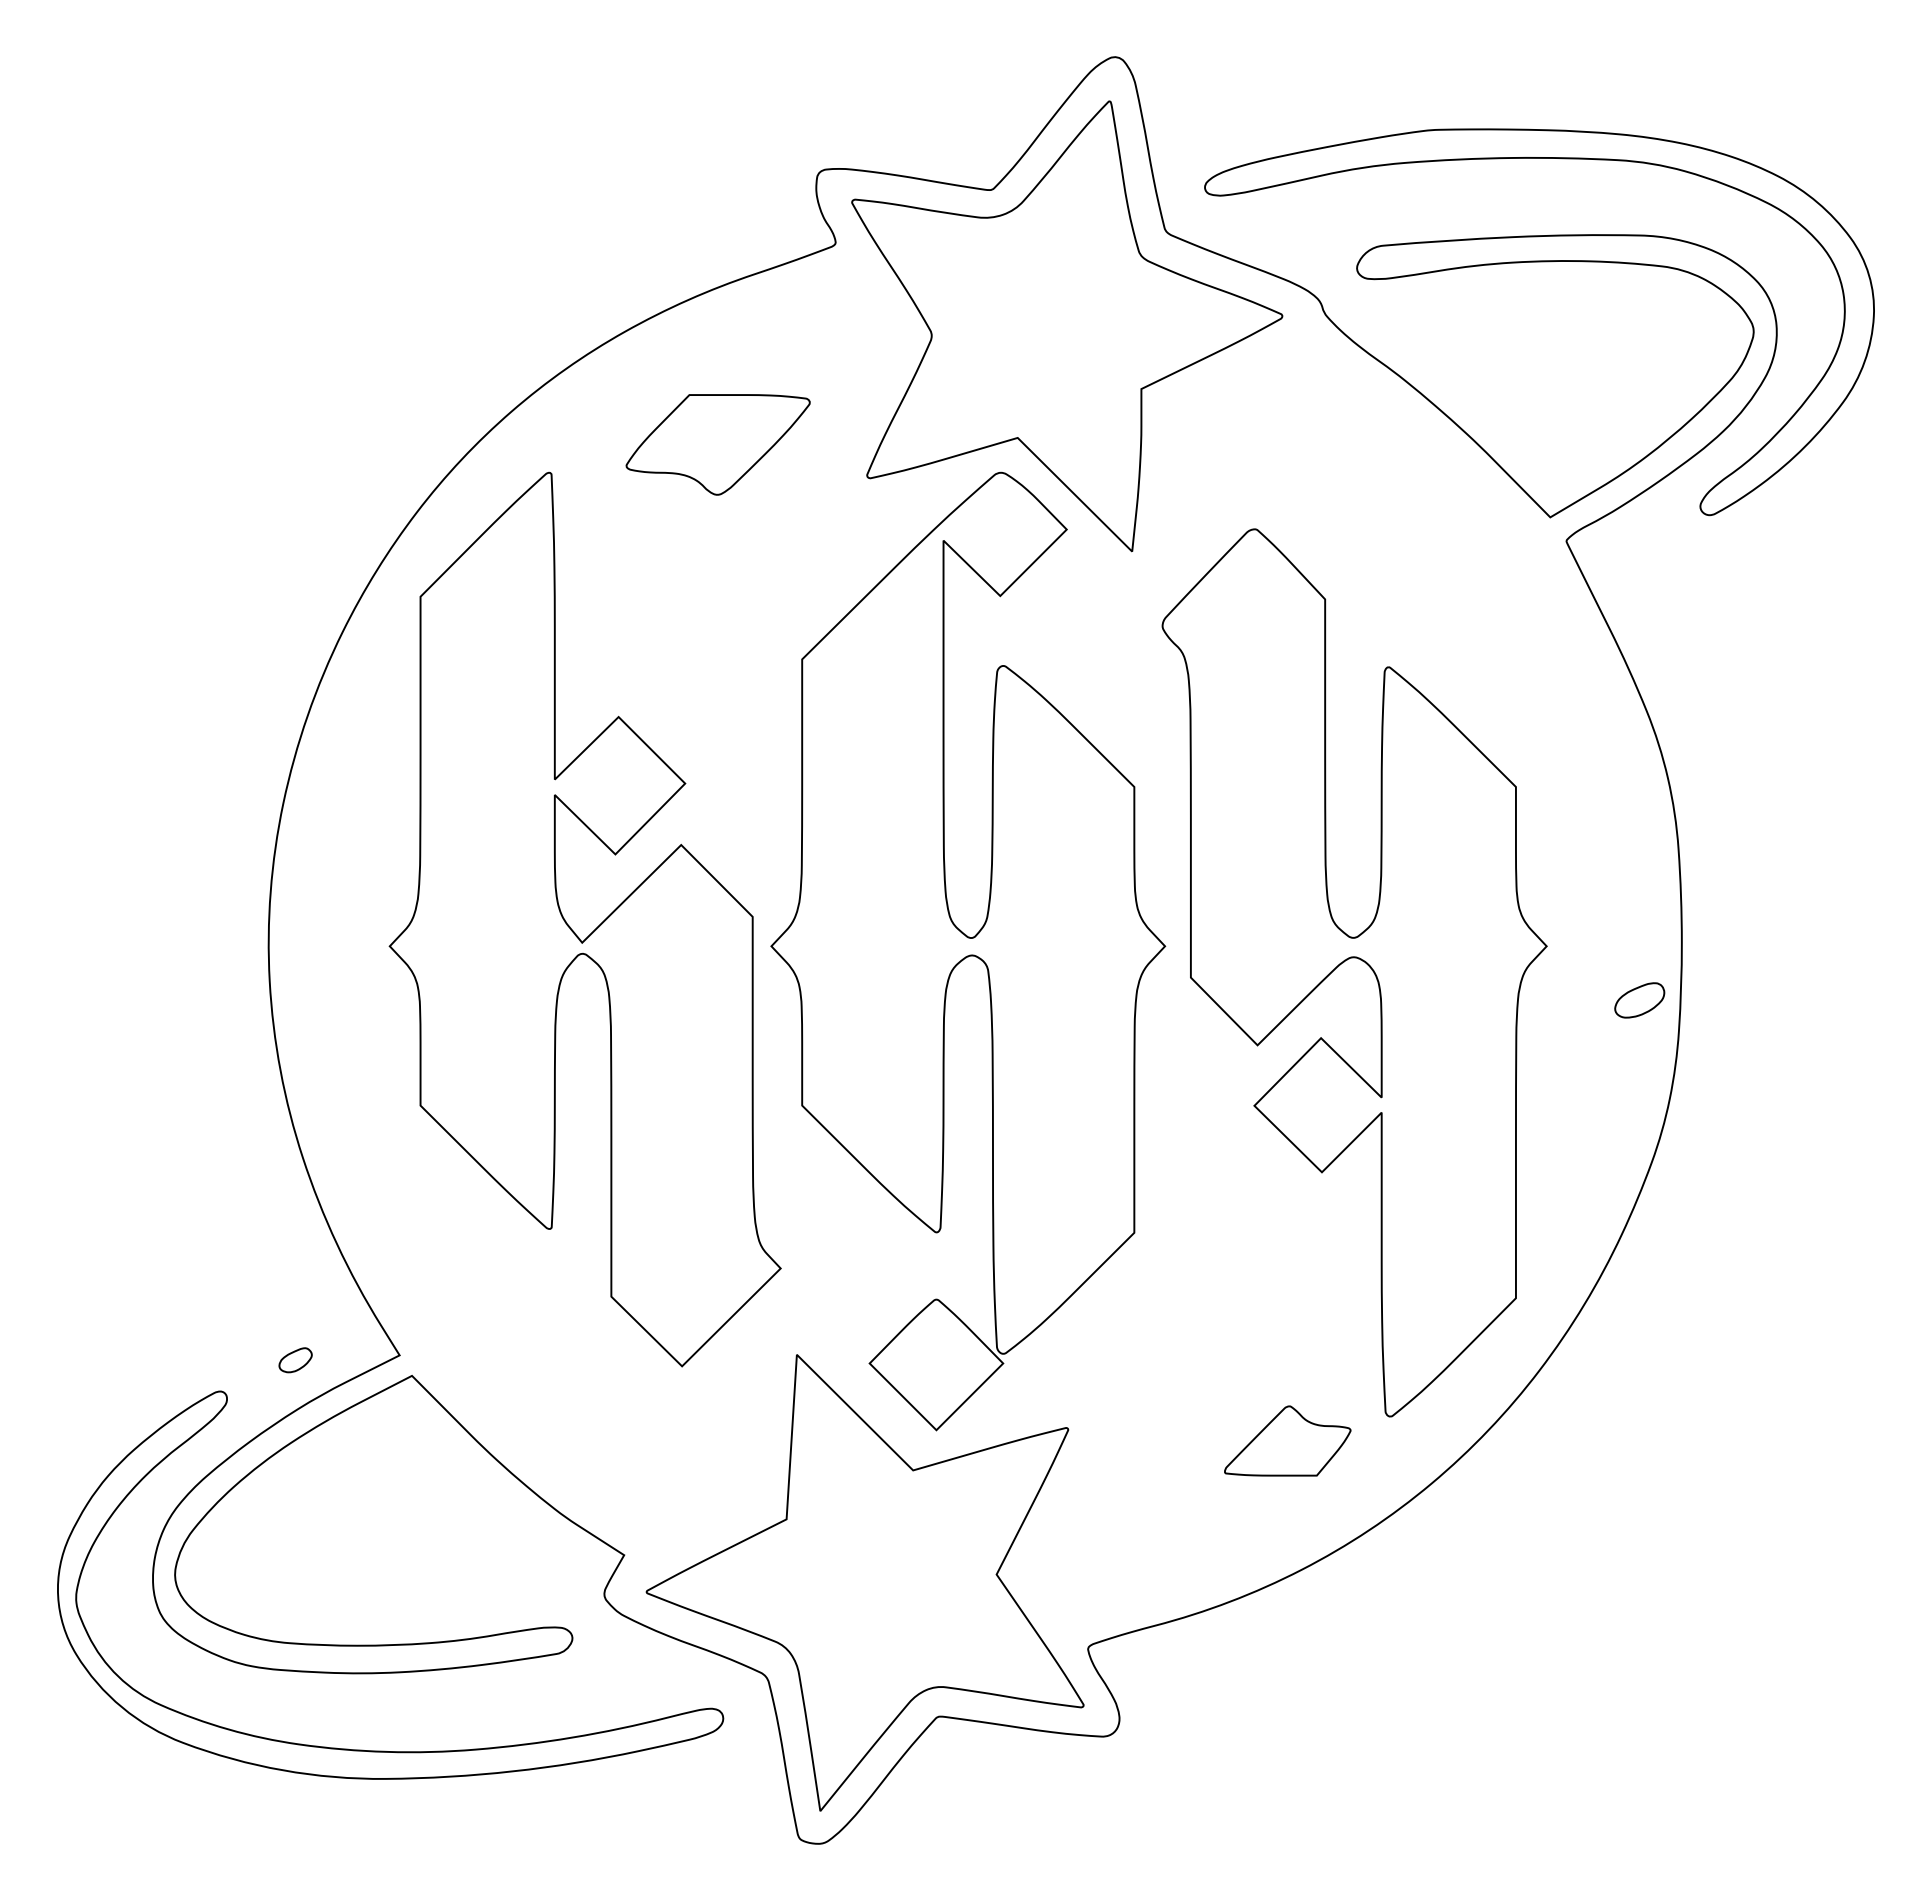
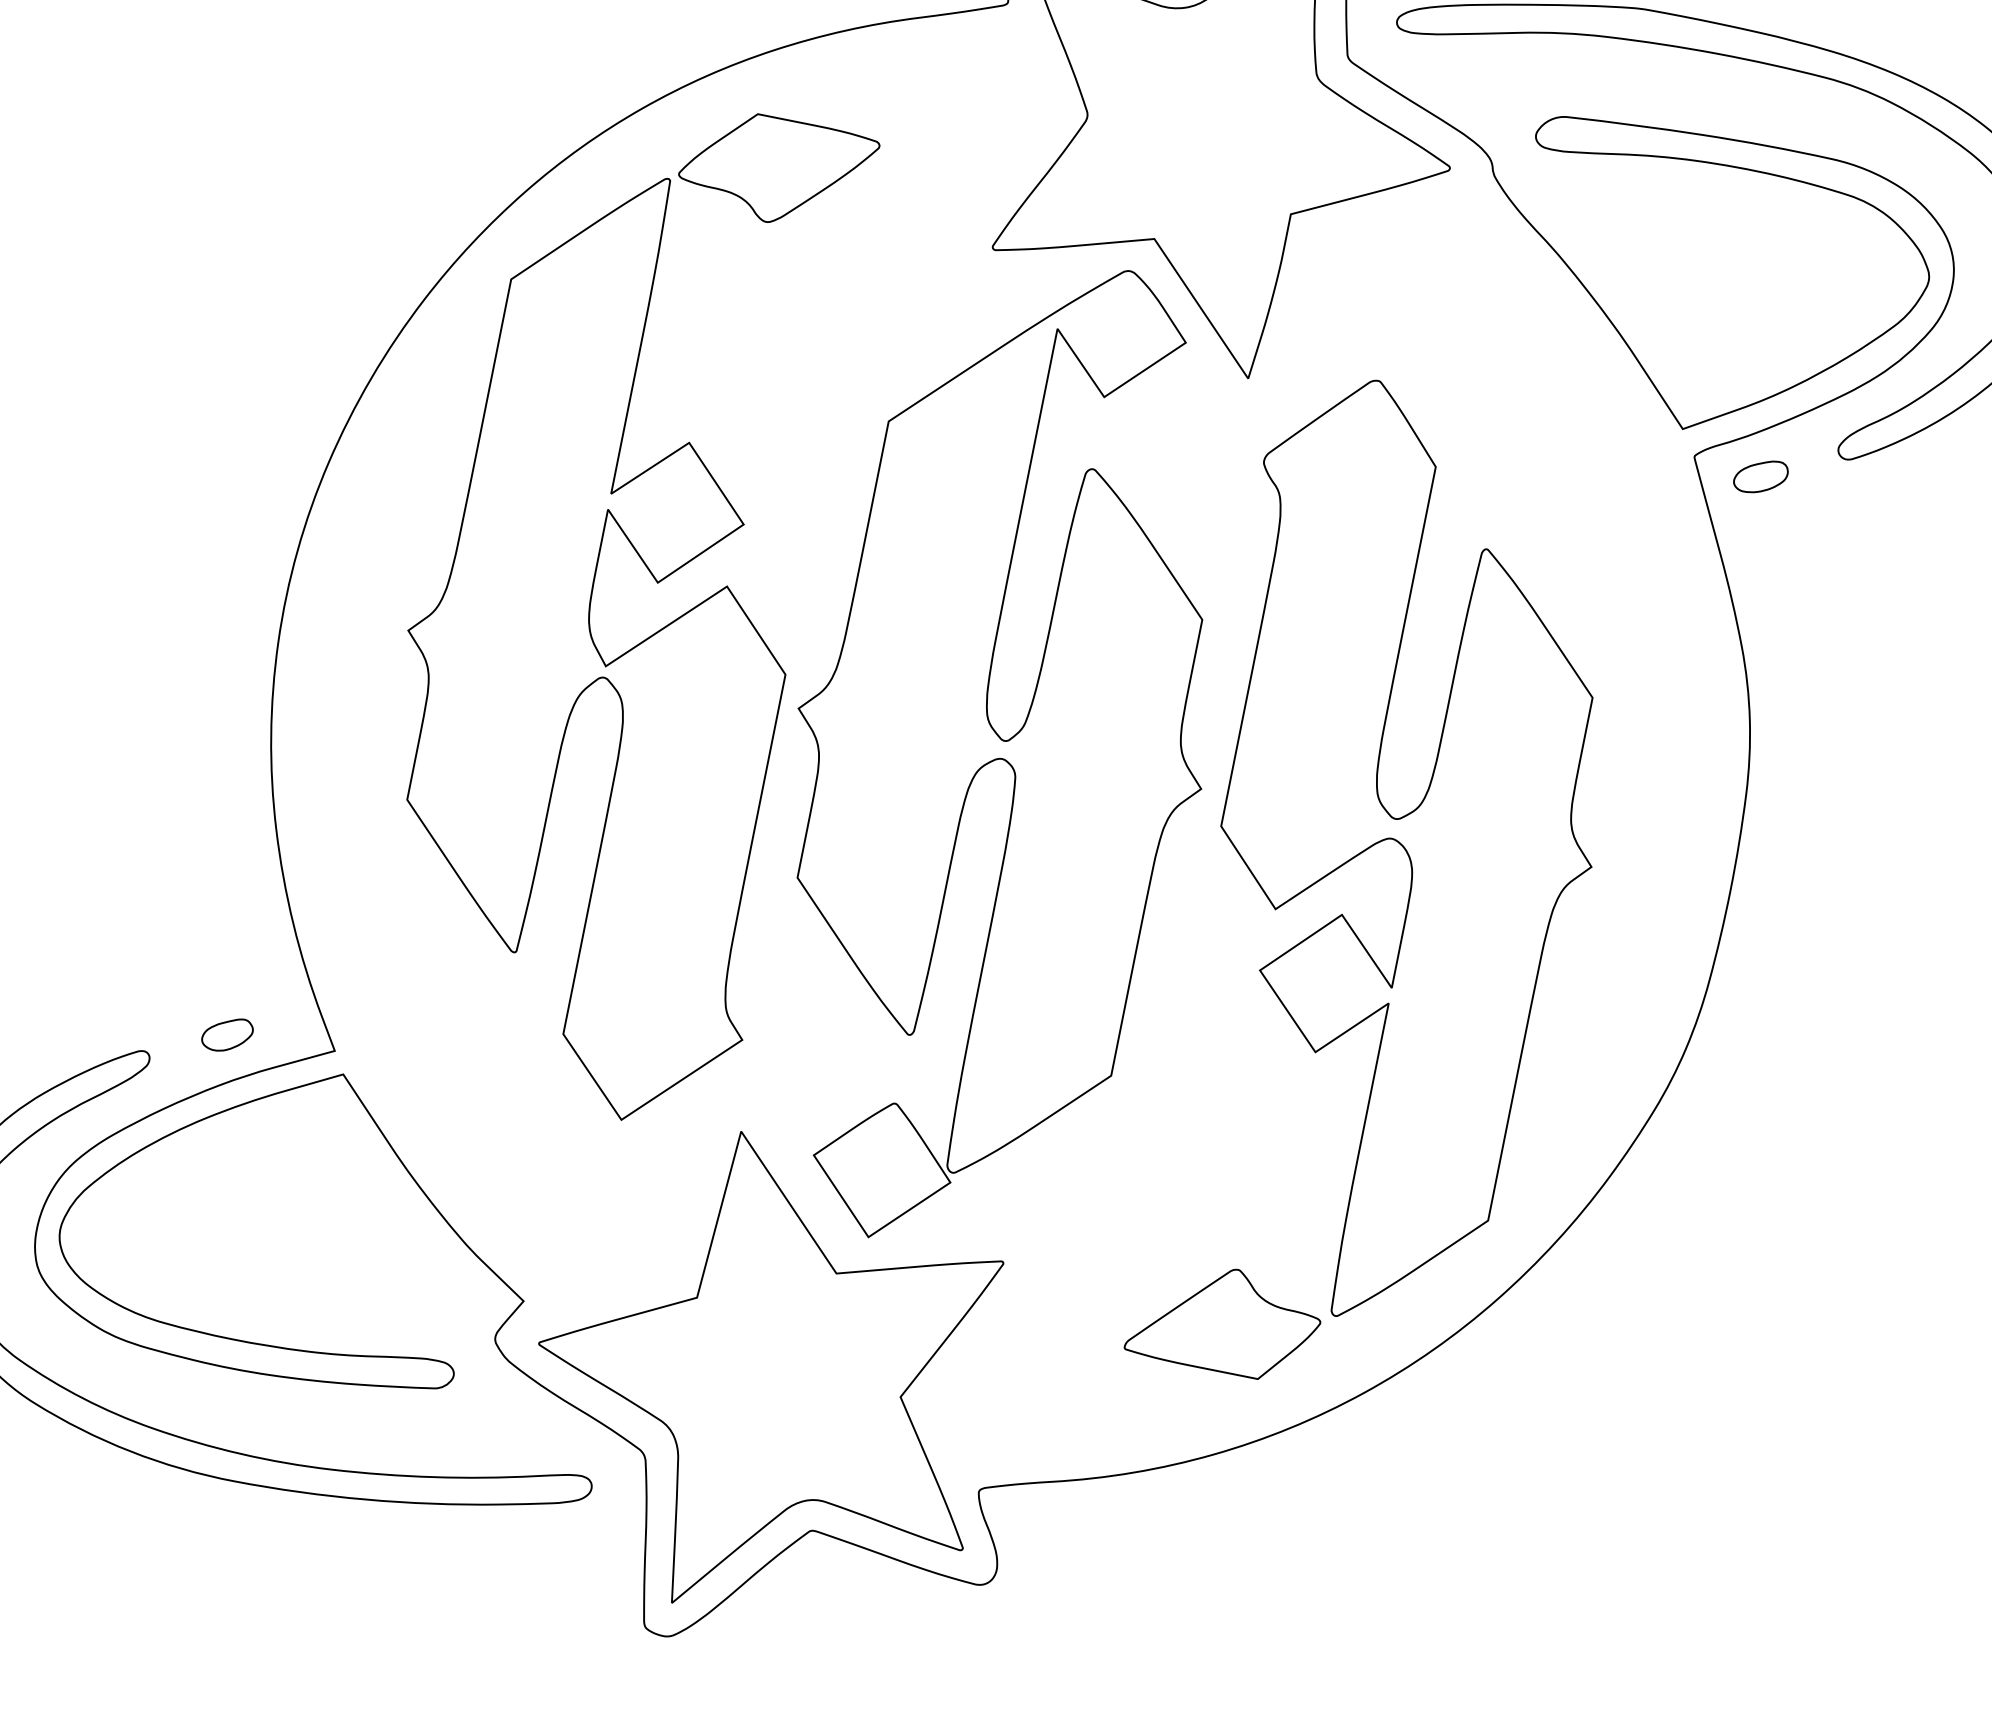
part: (717, 444) -> (776, 170), moved
part: (1639, 1000) -> (1760, 476), moved
part: (295, 1360) -> (227, 1034), size x1.43
part: (1287, 1440) -> (1225, 1319), size x1.43

